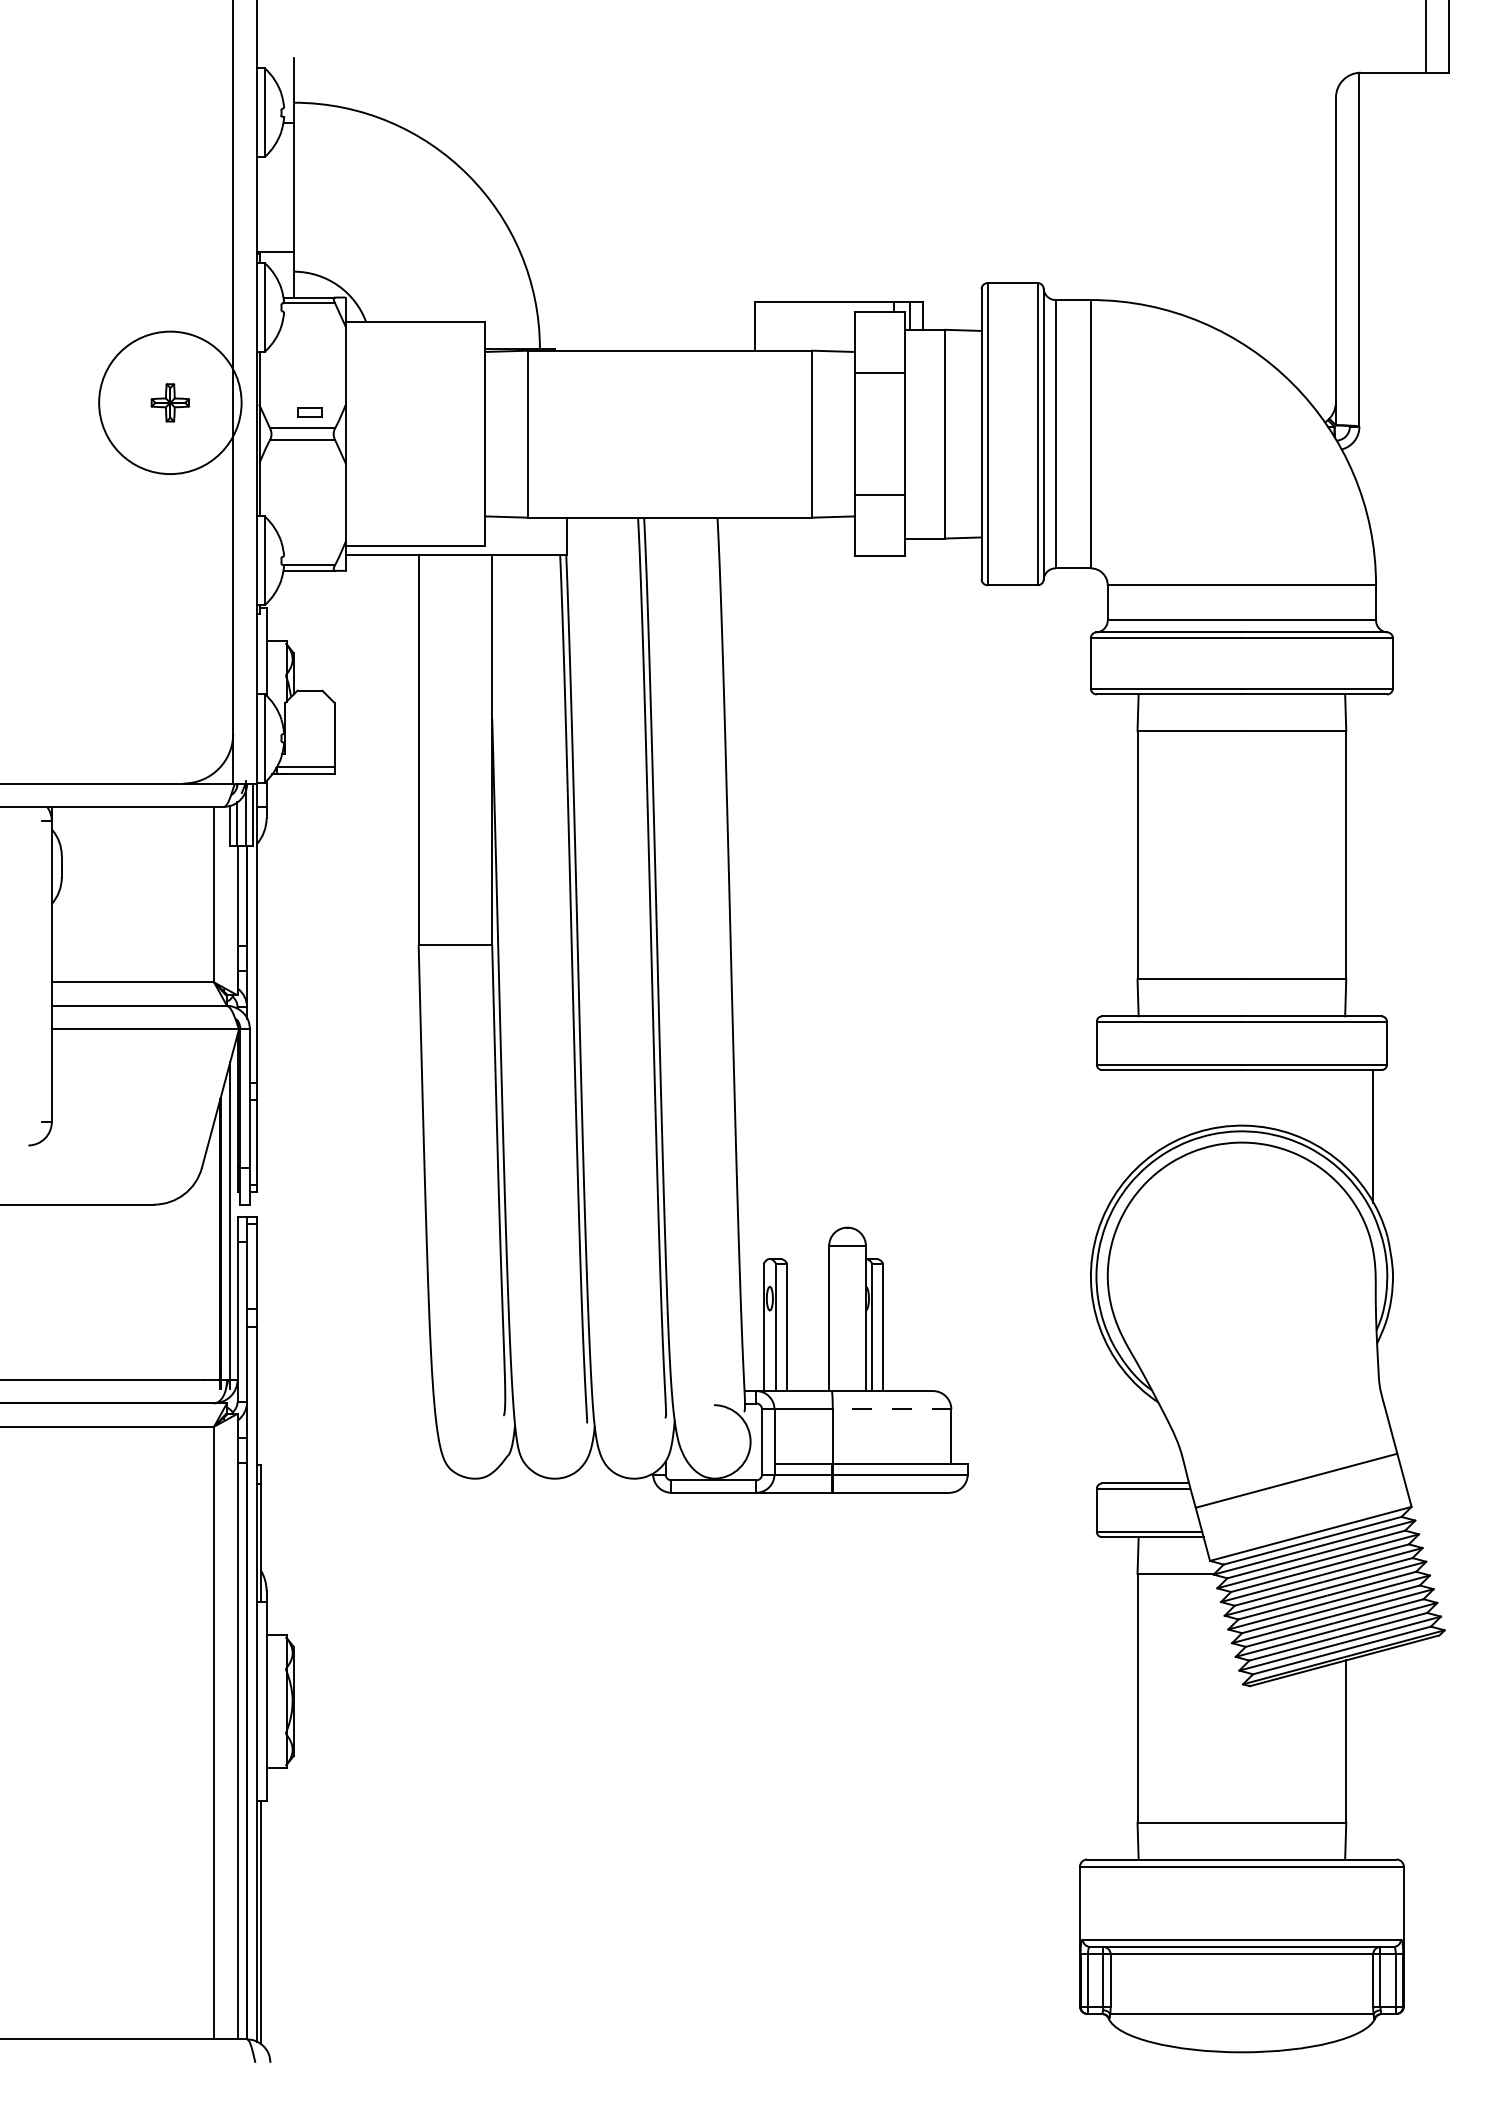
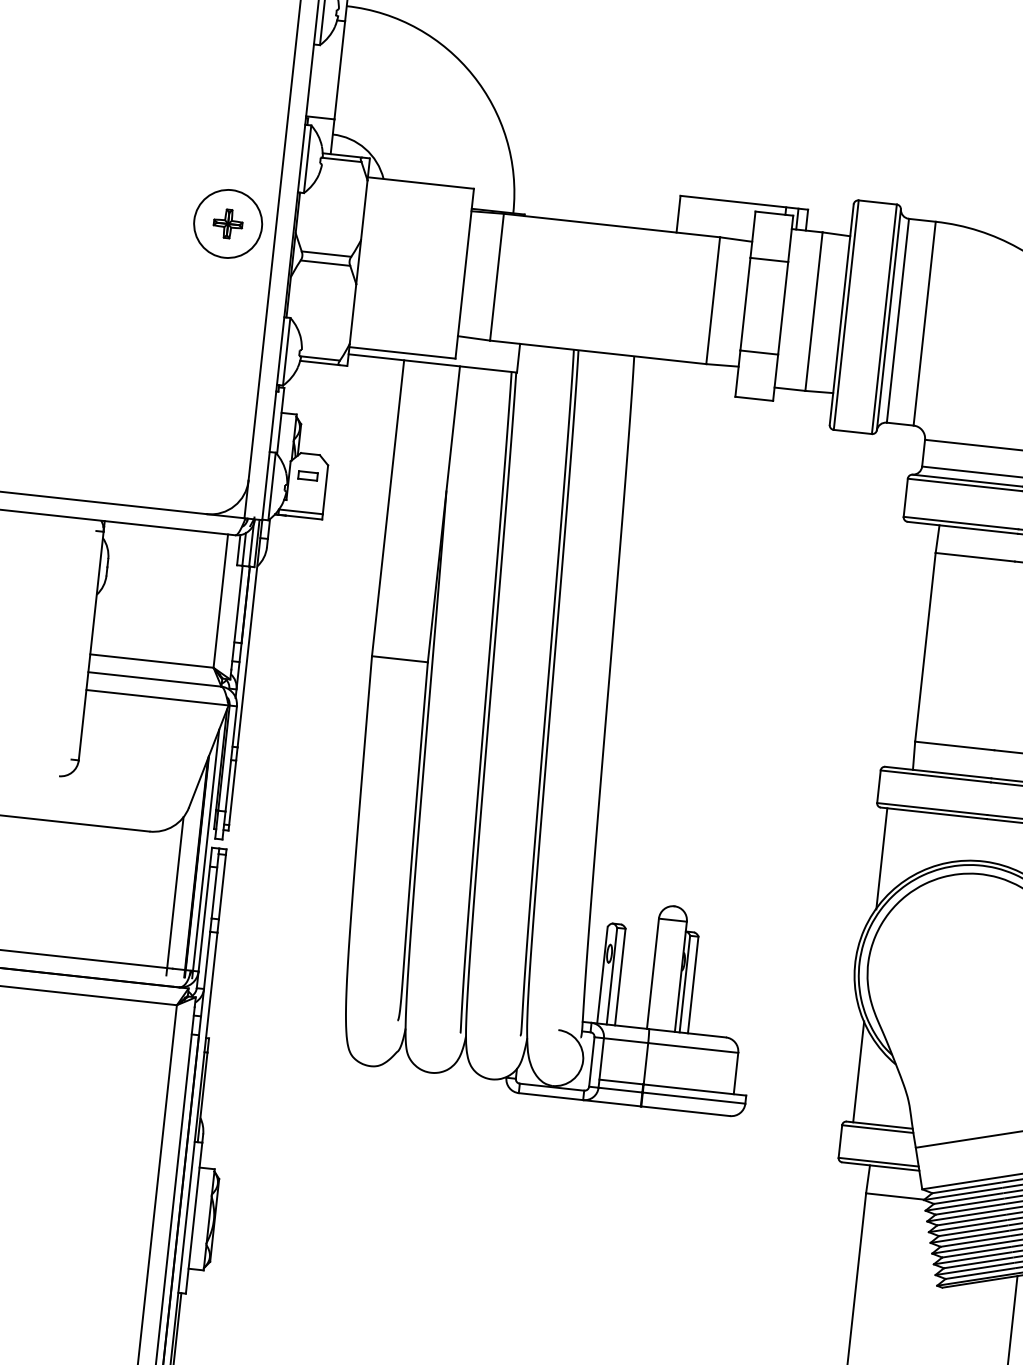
circle: (169, 402) -> (227, 223), size x0.62
part: (309, 412) -> (307, 475), moved
line: (1110, 1136) -> (881, 858), added
line: (196, 1285) -> (175, 896), added
line: (891, 1409) -> (692, 1048), dashed -> solid
line: (1110, 1416) -> (858, 1071), added

